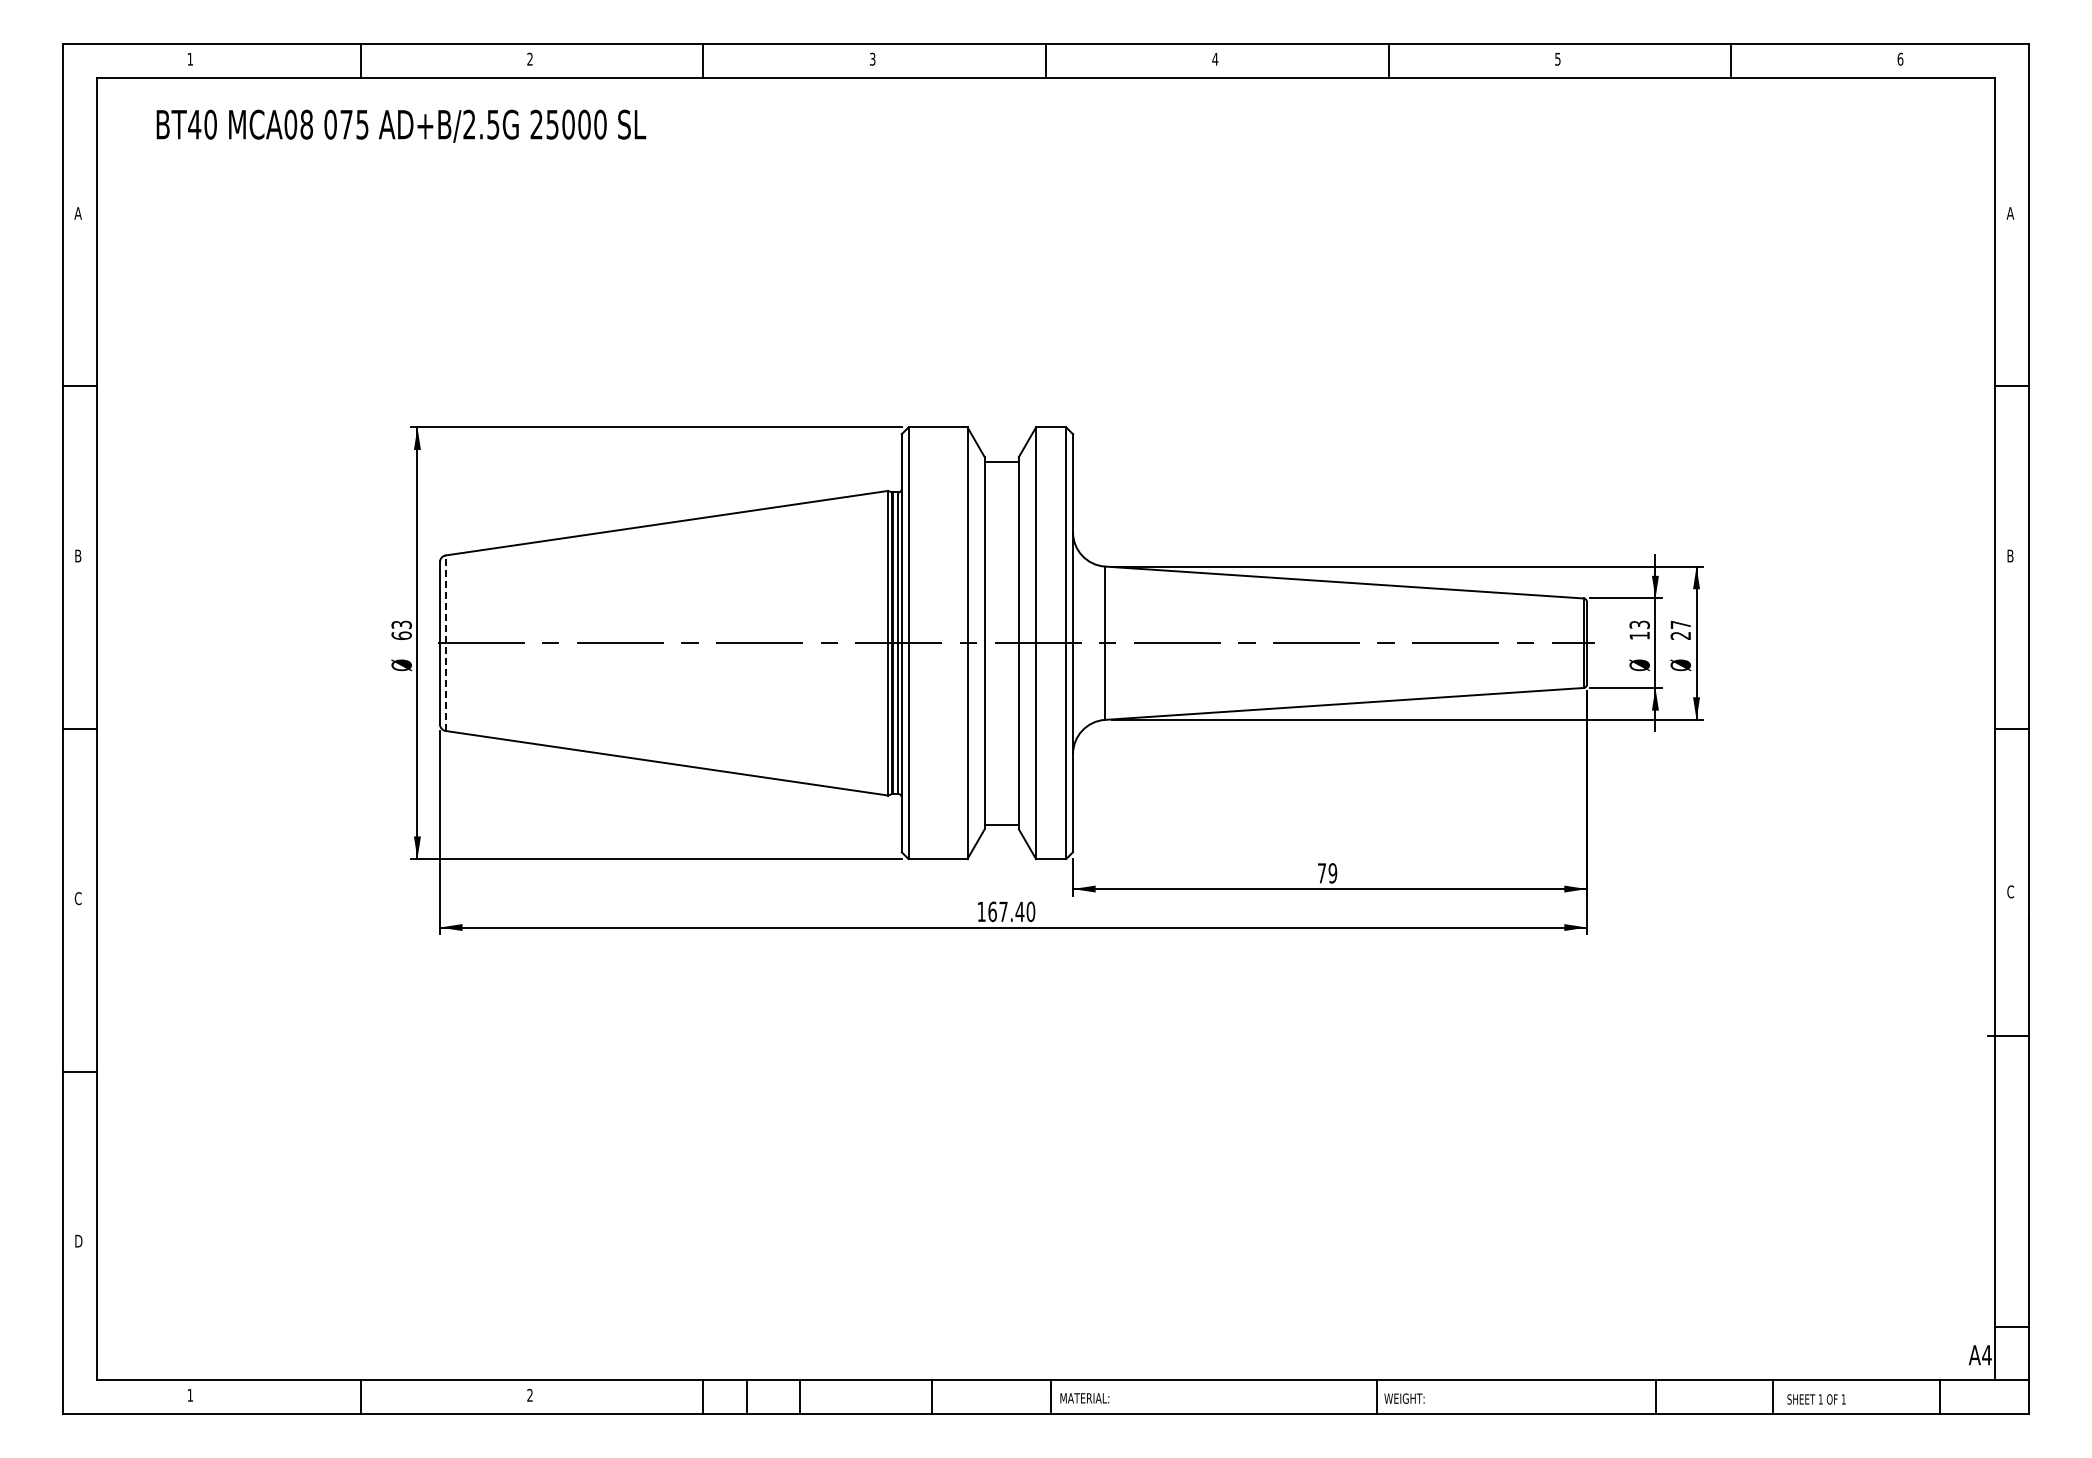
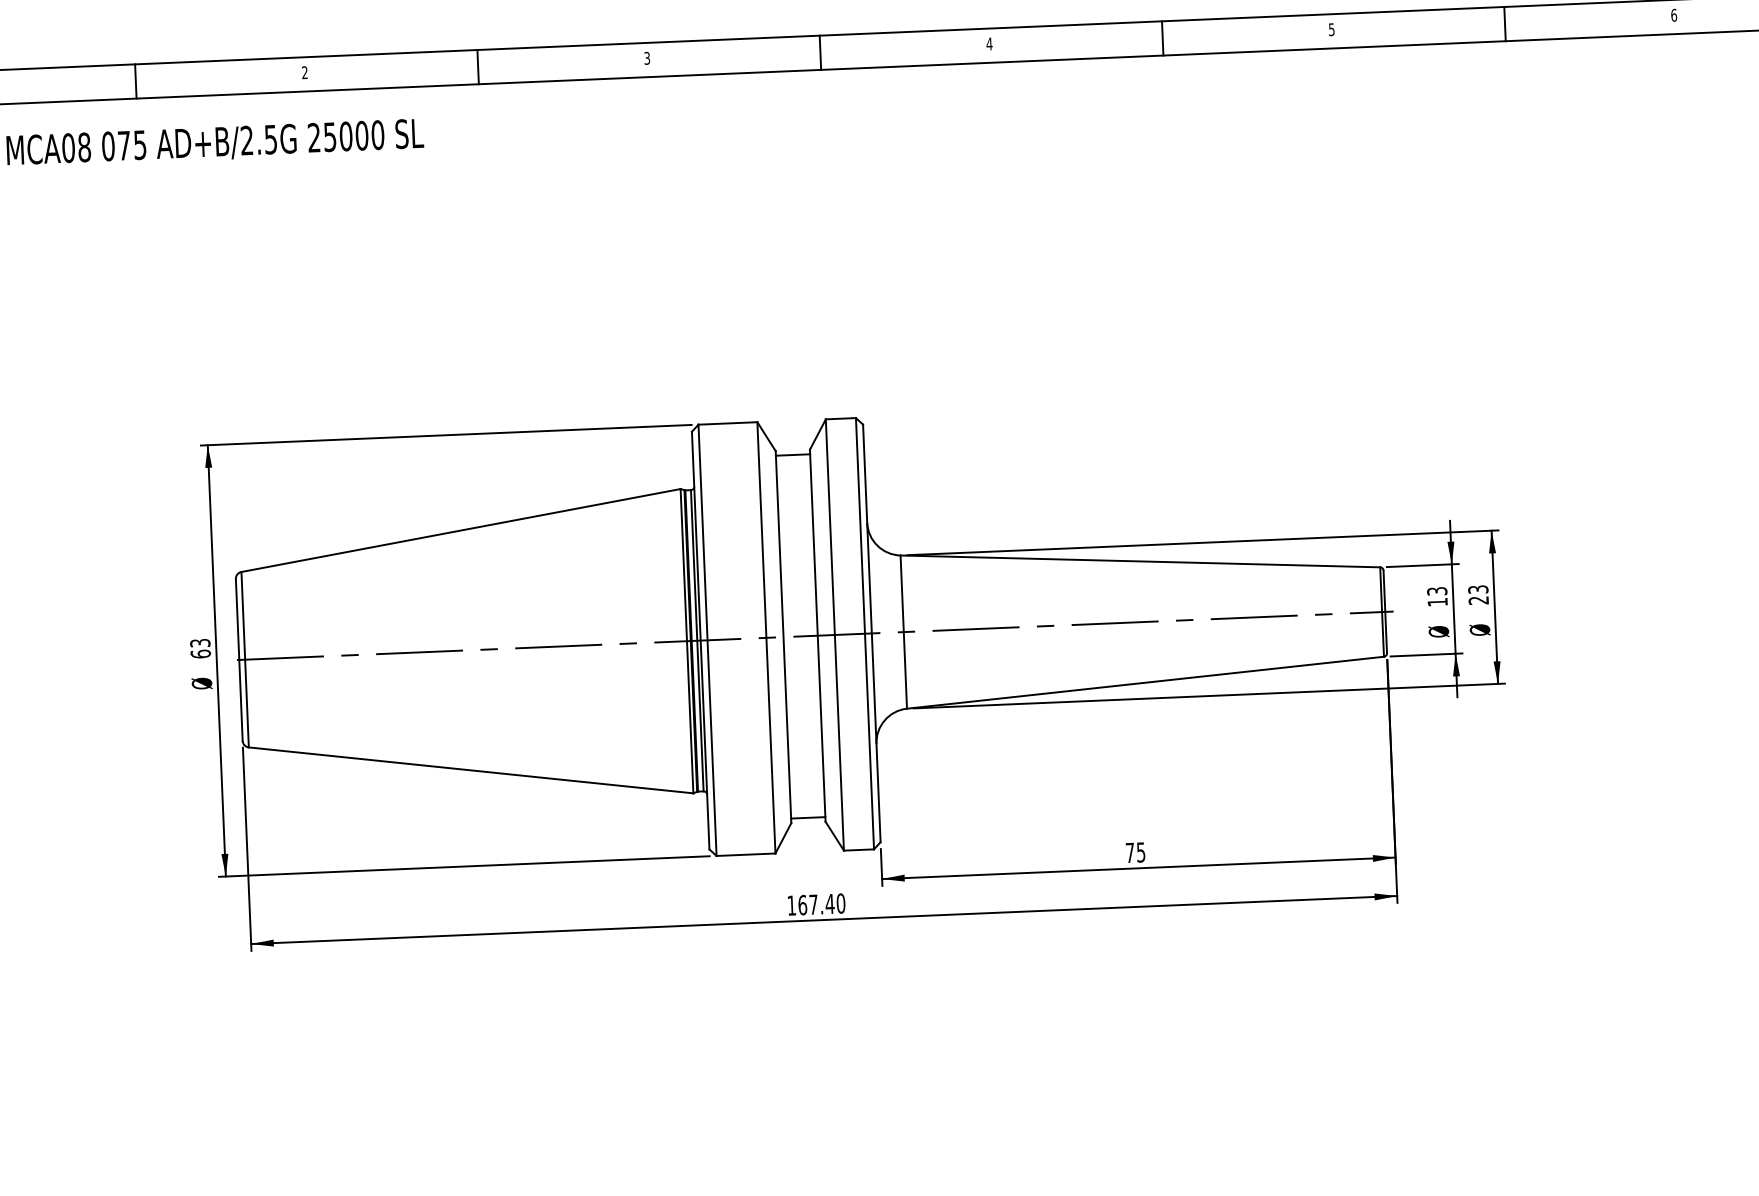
text: (1680, 624) -> (1477, 589), 27 -> 23
line: (445, 643) -> (244, 659), dashed -> solid
text: (1332, 873) -> (1140, 852), 79 -> 75

